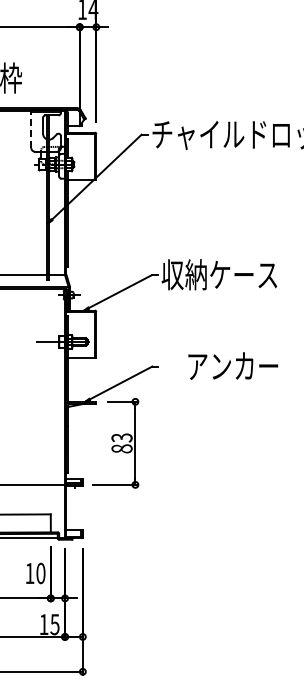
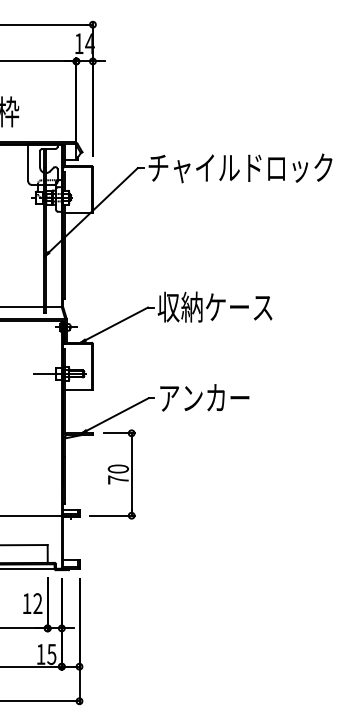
line: (31, 129) -> (28, 162), dashed -> solid
text: (232, 365) -> (204, 397), moved
text: (121, 443) -> (117, 474), 83 -> 70
text: (40, 573) -> (37, 603), 10 -> 12

